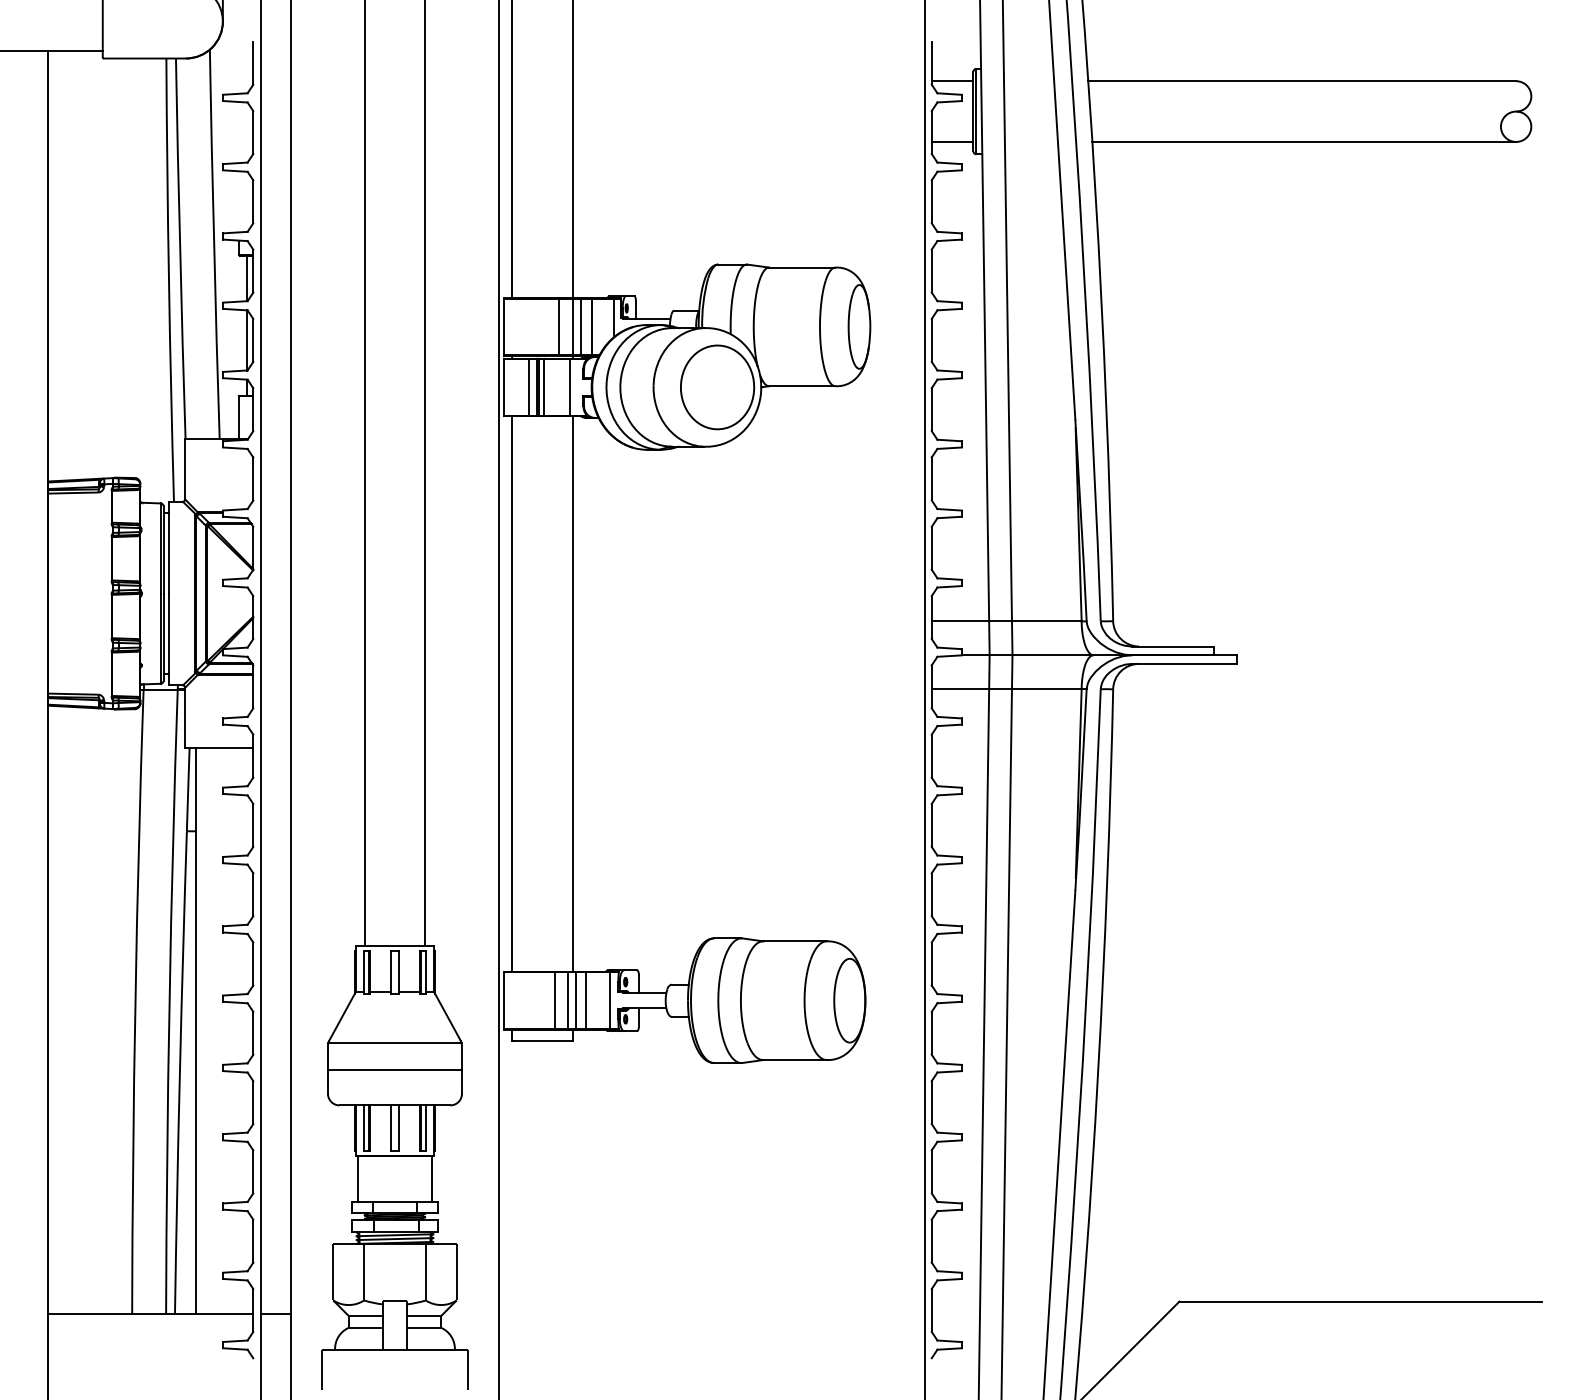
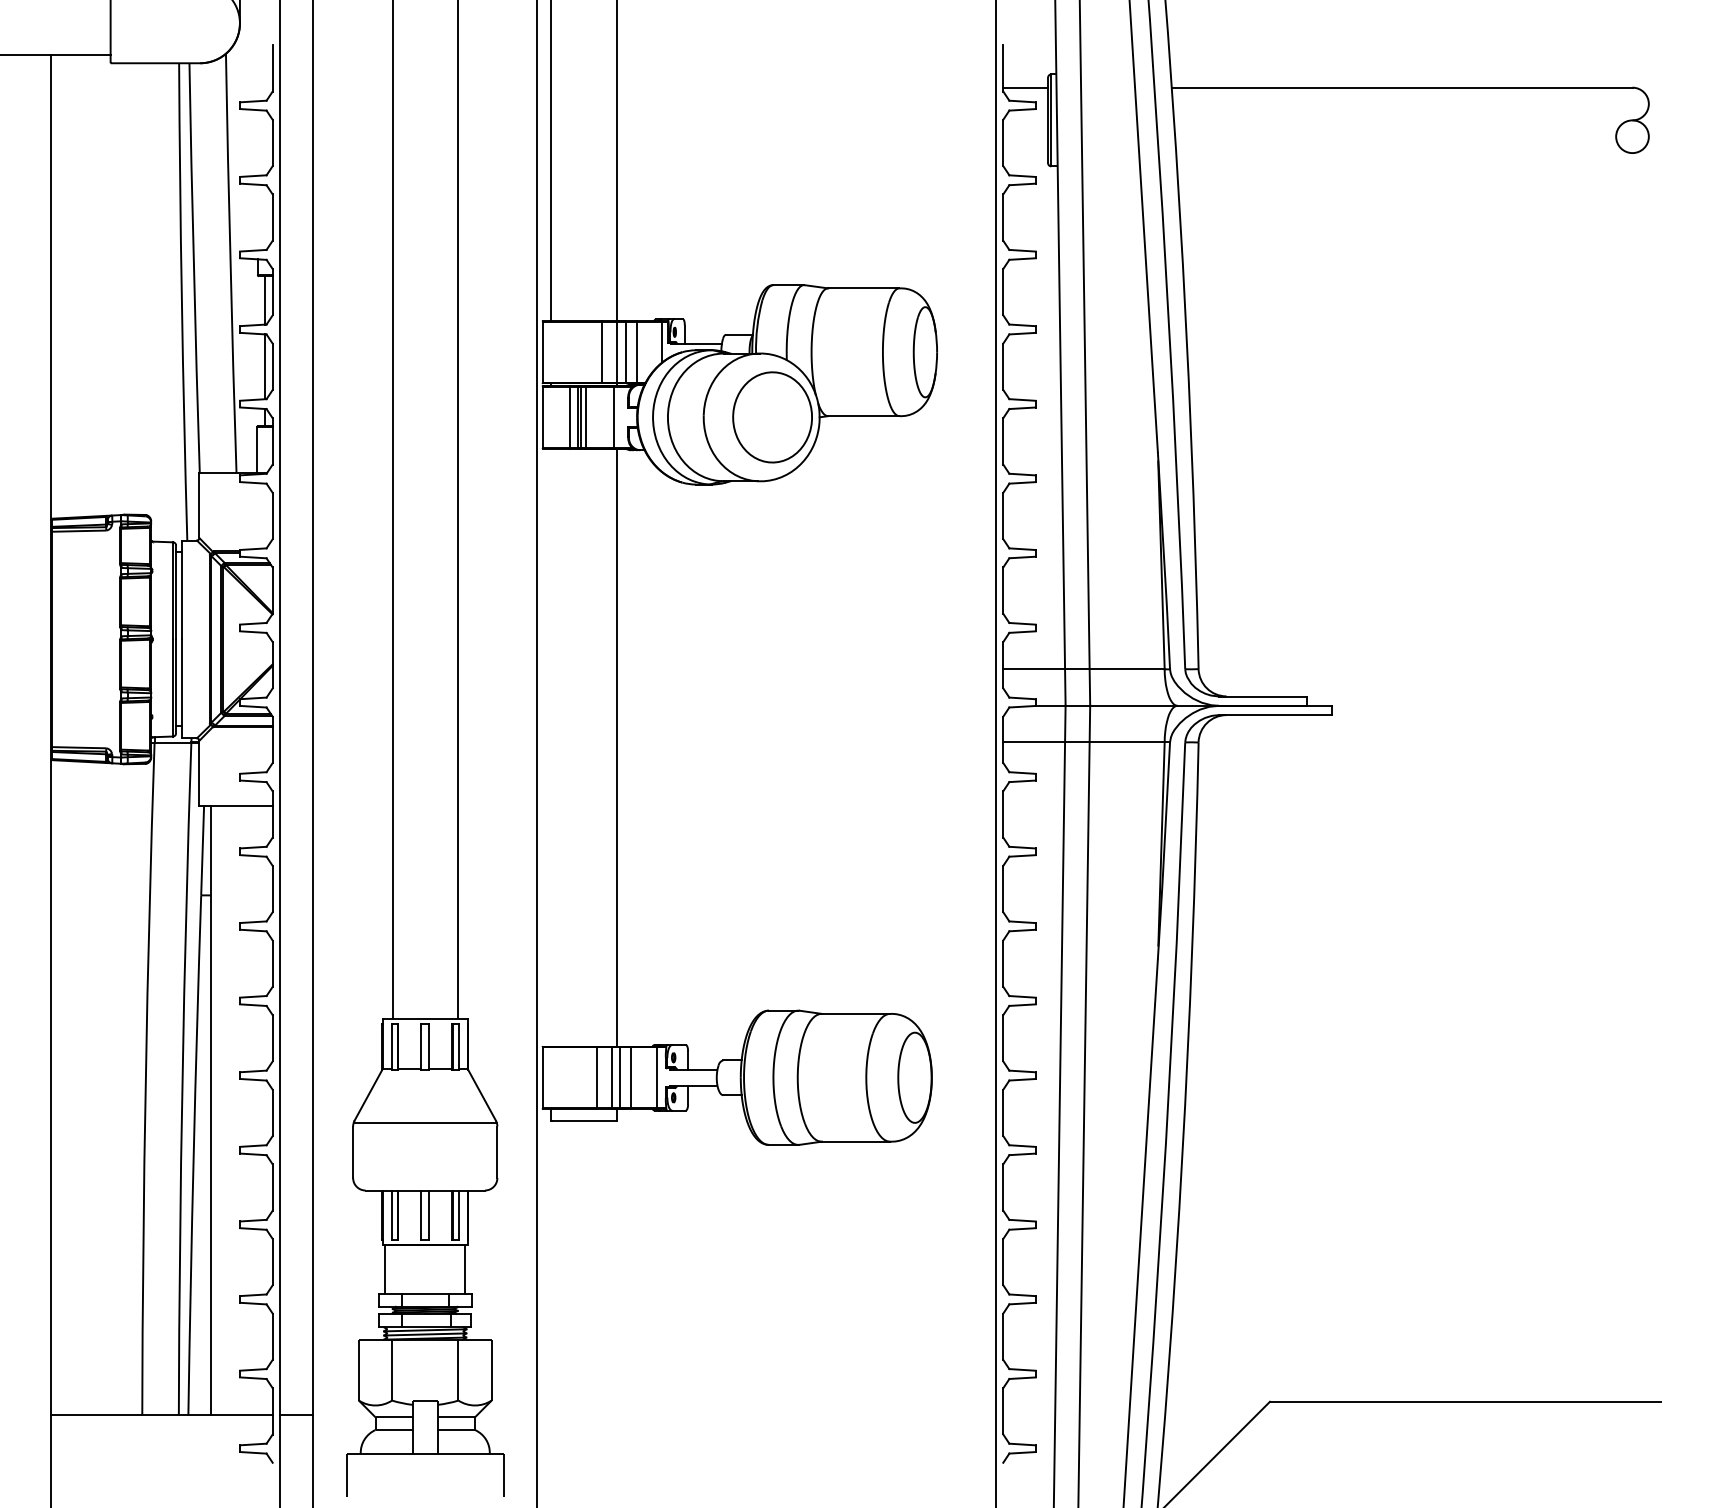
line: (952, 142) -> (1025, 153), removed
line: (1304, 142) -> (1404, 153), removed
line: (512, 693) -> (551, 747), removed
line: (395, 1070) -> (425, 1152), removed

